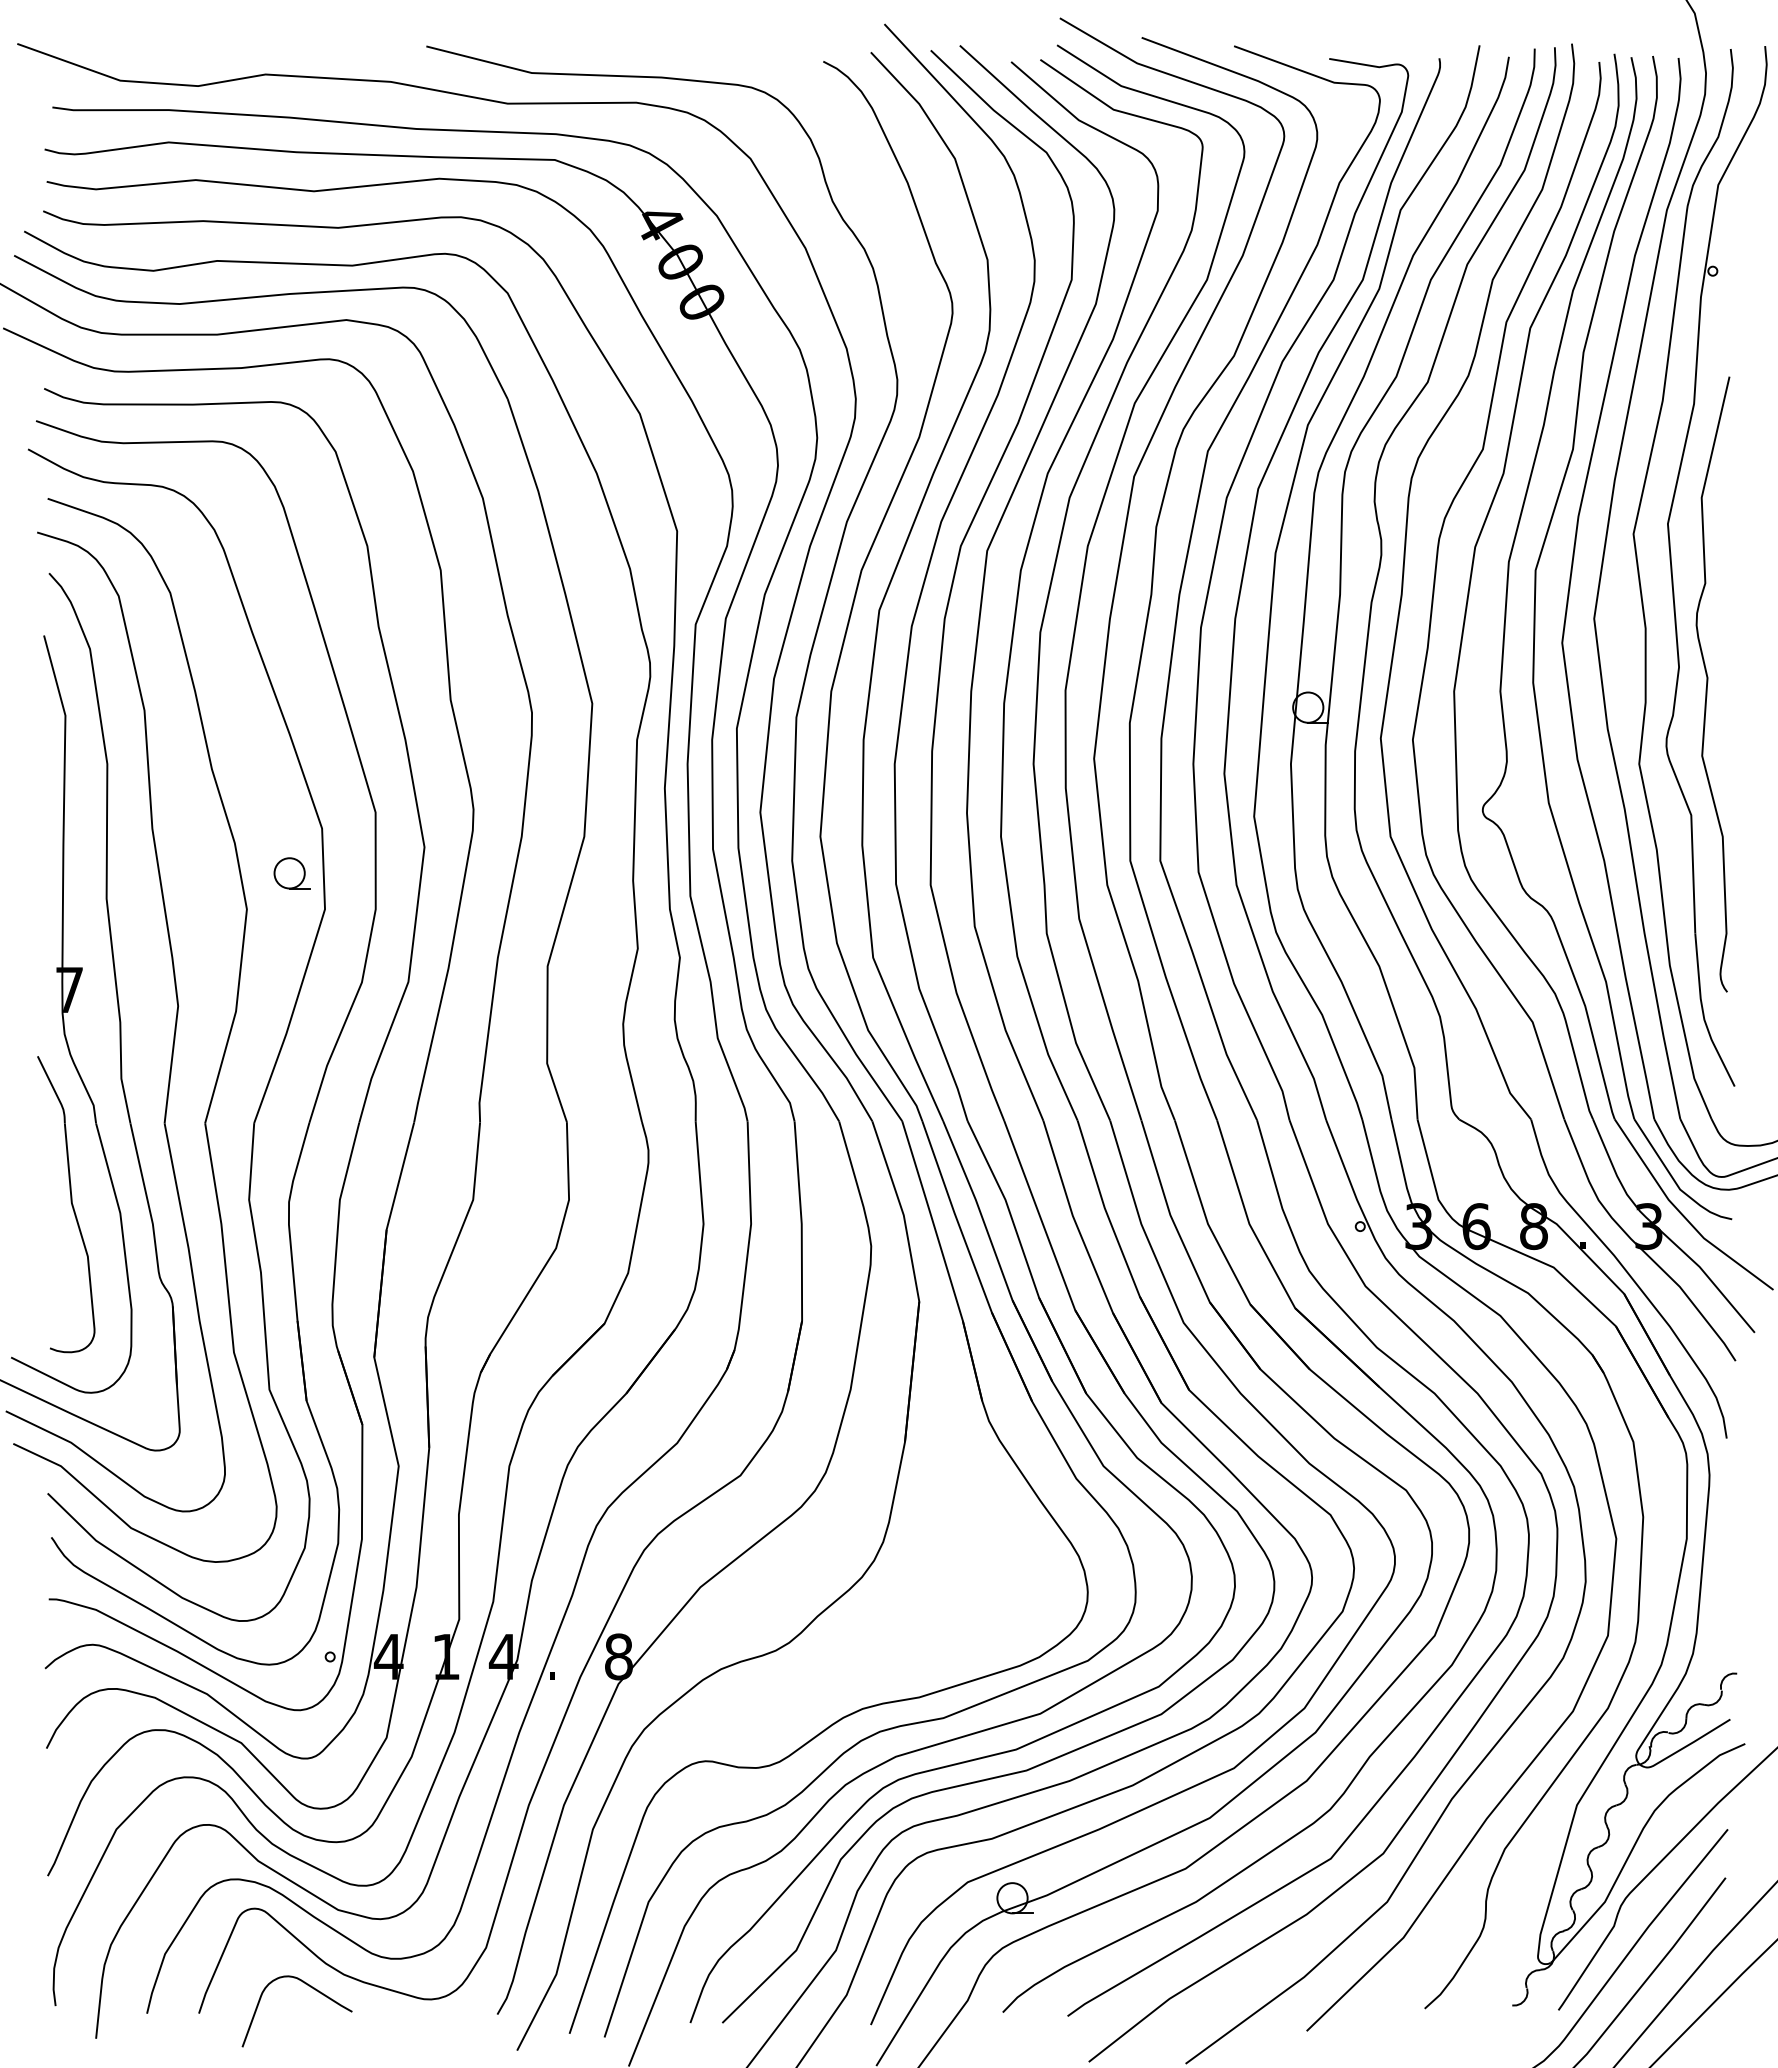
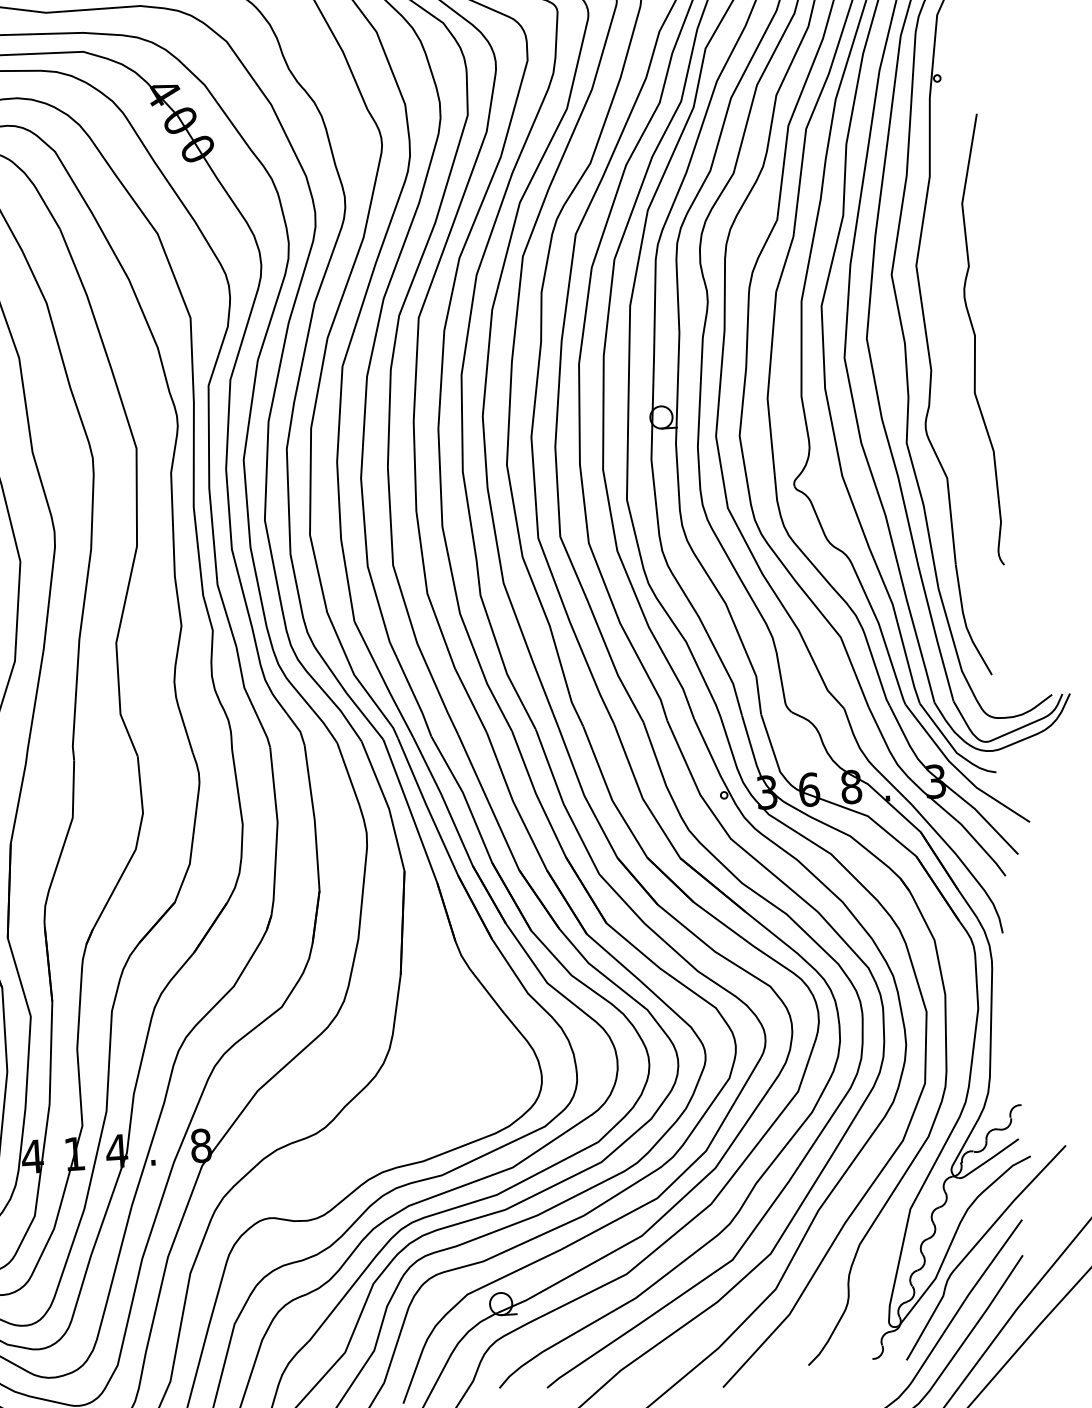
curve: (1708, 682) -> (975, 338), moved

